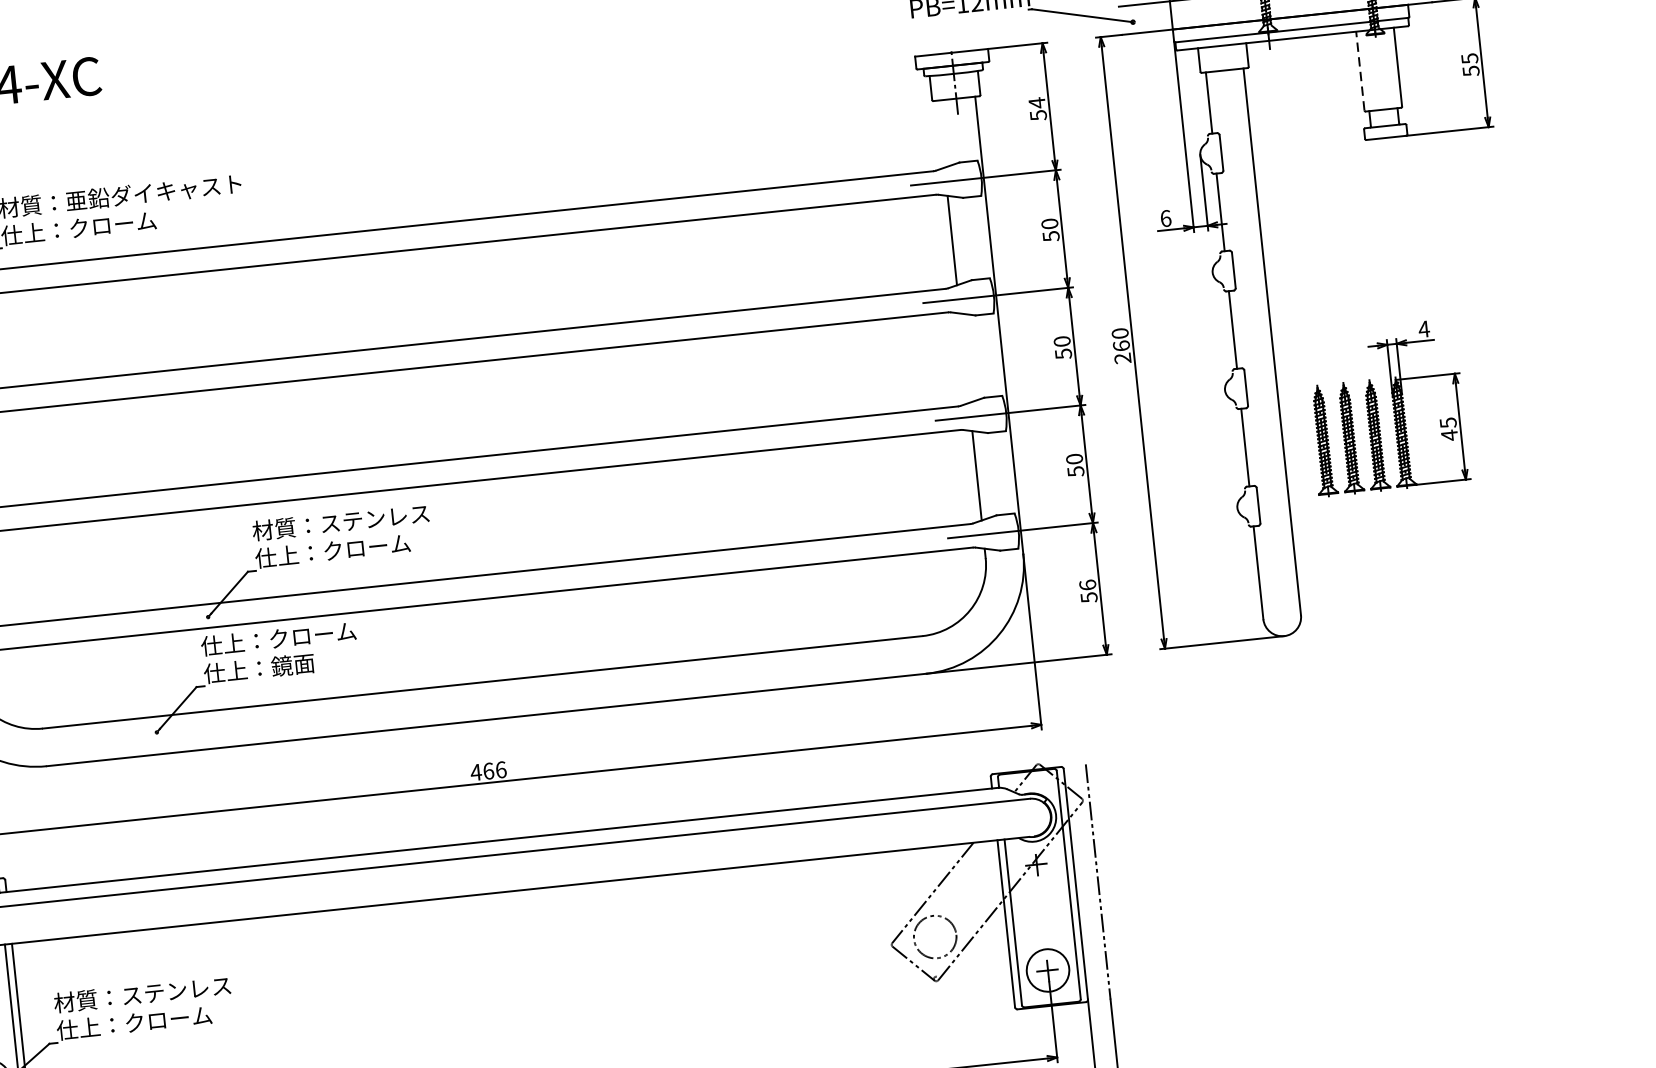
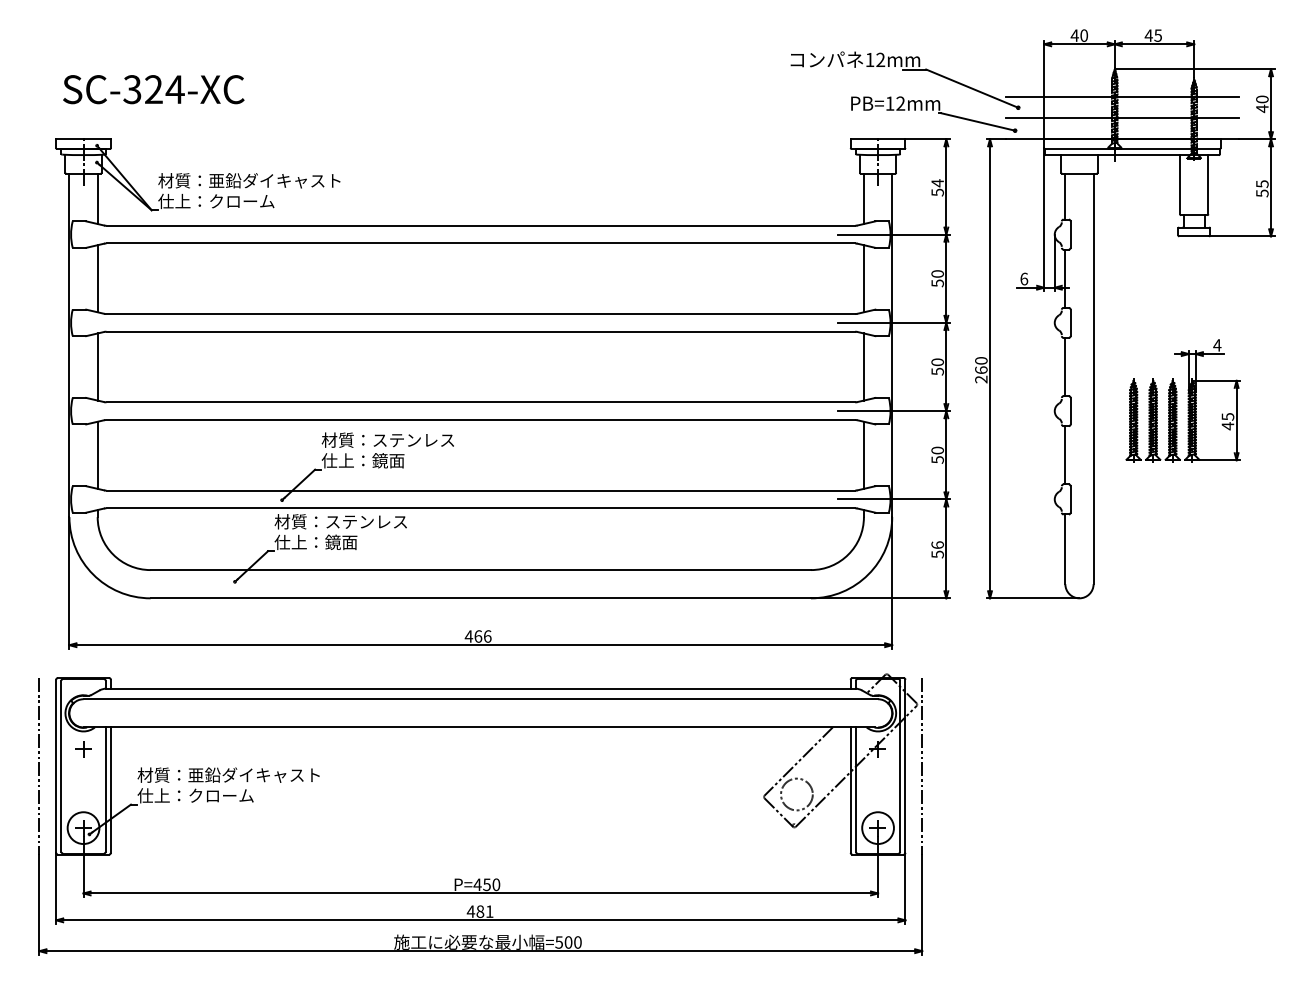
line: (1360, 70) -> (1180, 184), dashed -> solid
line: (940, 133) -> (863, 198), added
line: (963, 357) -> (863, 366), added
part: (1385, 407) -> (1182, 400), moved
text: (365, 547) -> (404, 460), 仕上：クローム -> 仕上：鏡面
text: (288, 637) -> (340, 521), 仕上：クローム -> 材質：ステンレス
text: (208, 986) -> (253, 774), 材質：ステンレス -> 材質：亜鉛ダイキャスト

